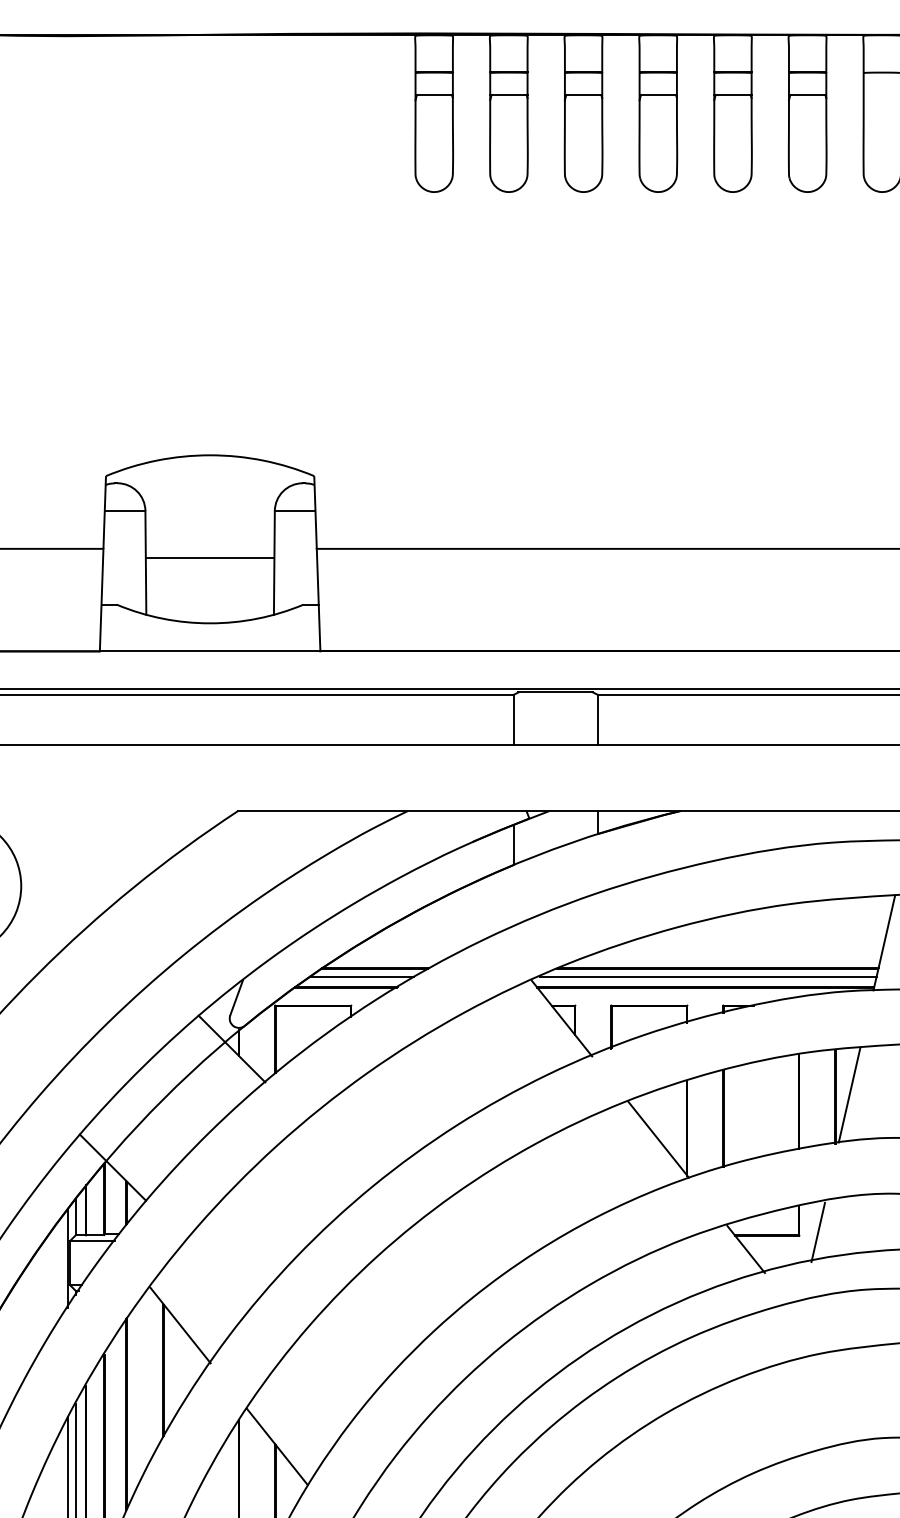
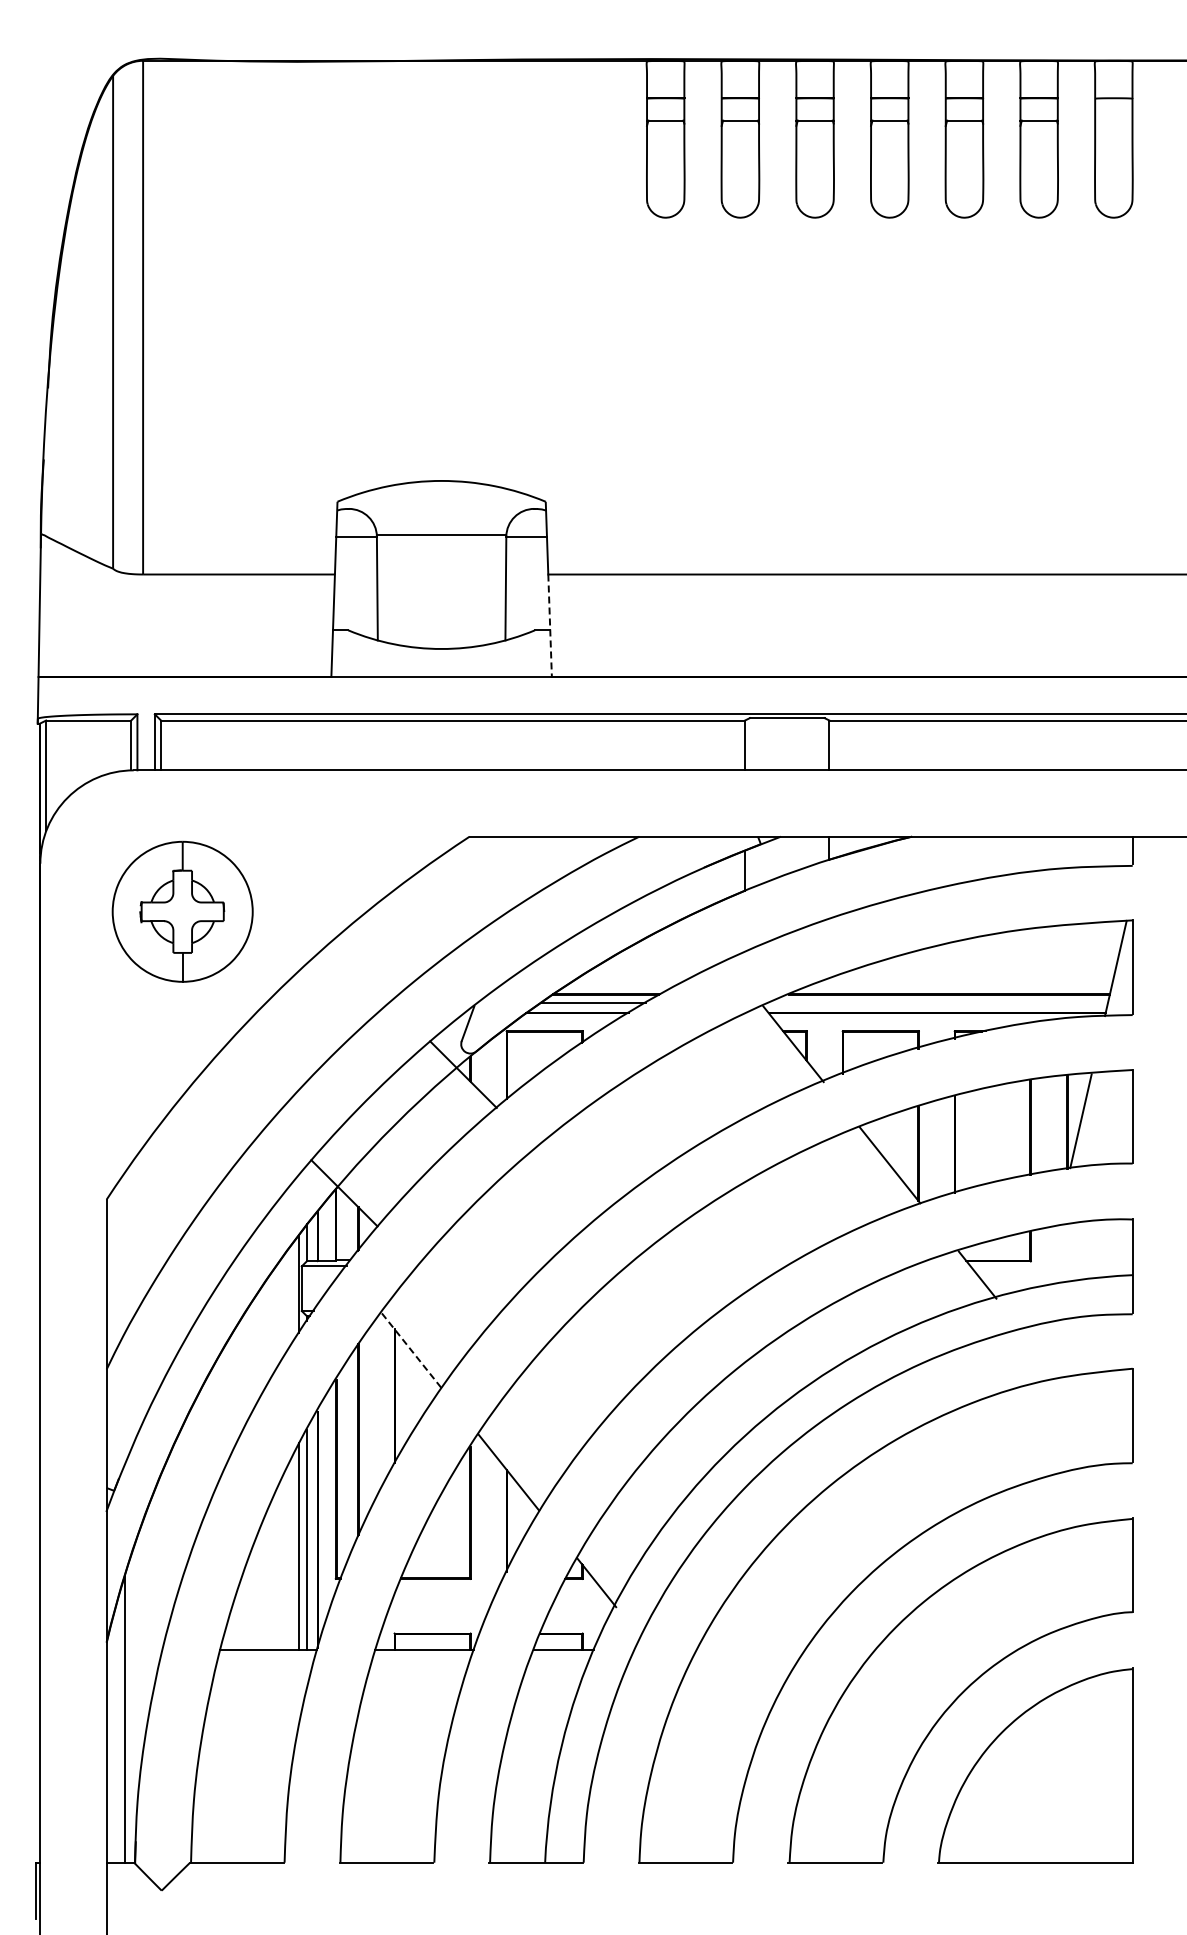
line: (210, 557) -> (441, 534), moved
line: (319, 600) -> (550, 626), solid -> dashed
line: (708, 976) -> (939, 1002), removed
line: (818, 1231) -> (1049, 1257), removed
line: (181, 1325) -> (412, 1351), solid -> dashed

